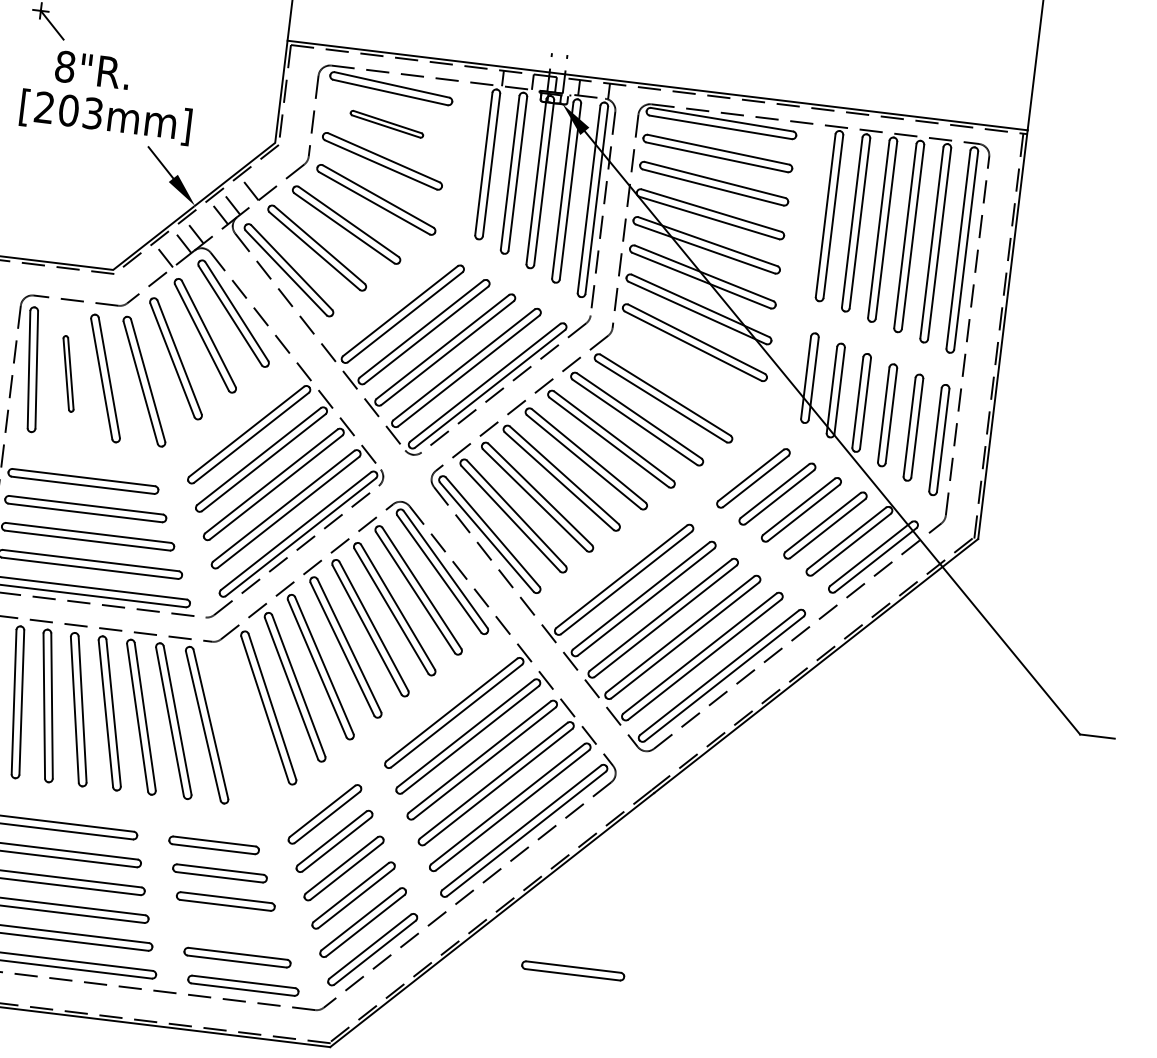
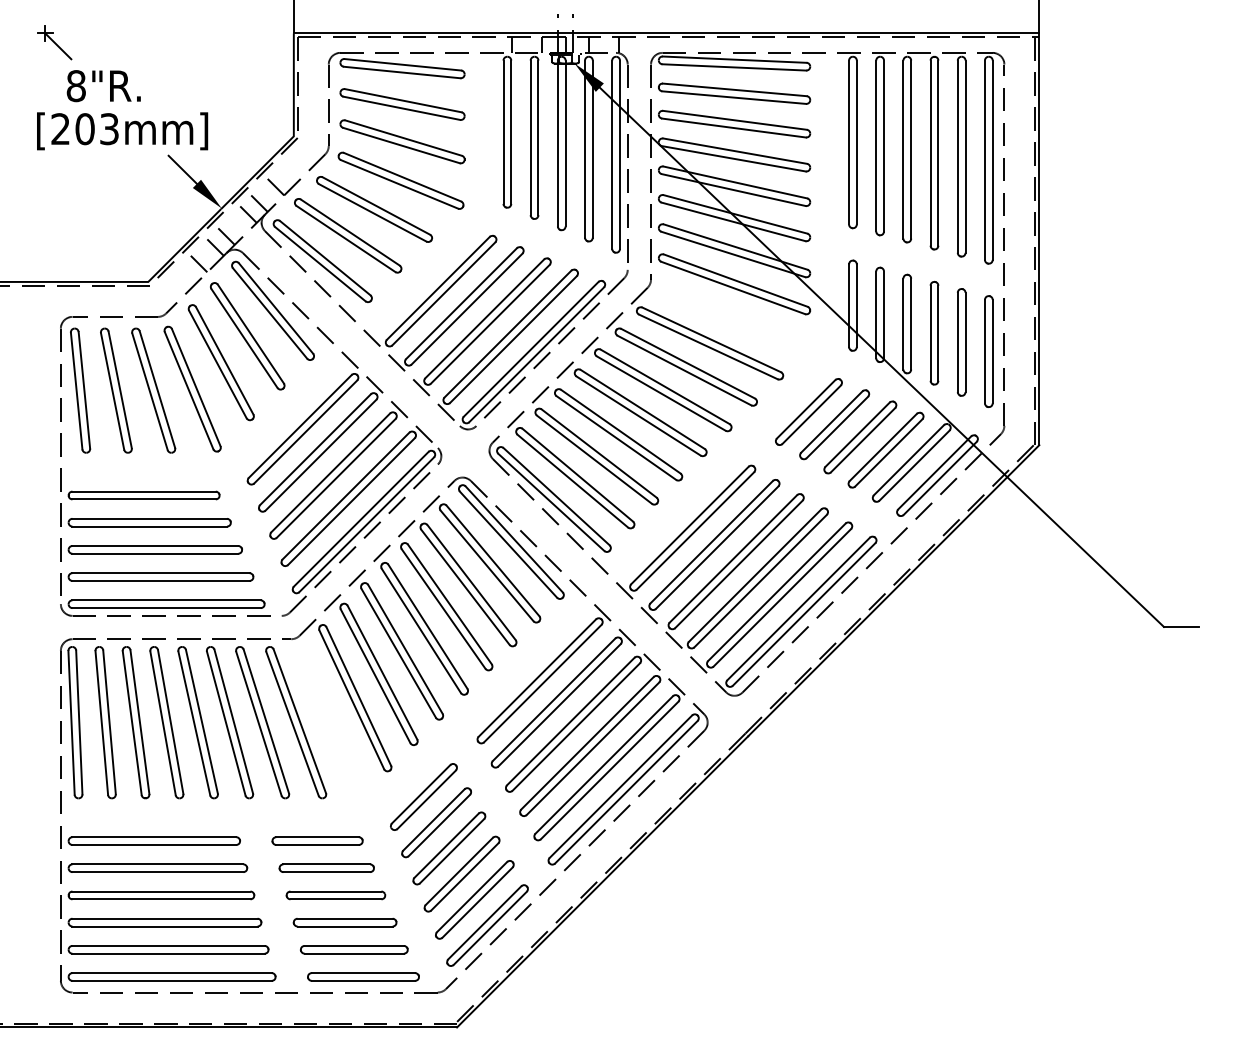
part: (386, 124) -> (402, 104), size x1.67
part: (68, 373) -> (116, 390), size x1.67
part: (572, 970) -> (344, 922), moved

